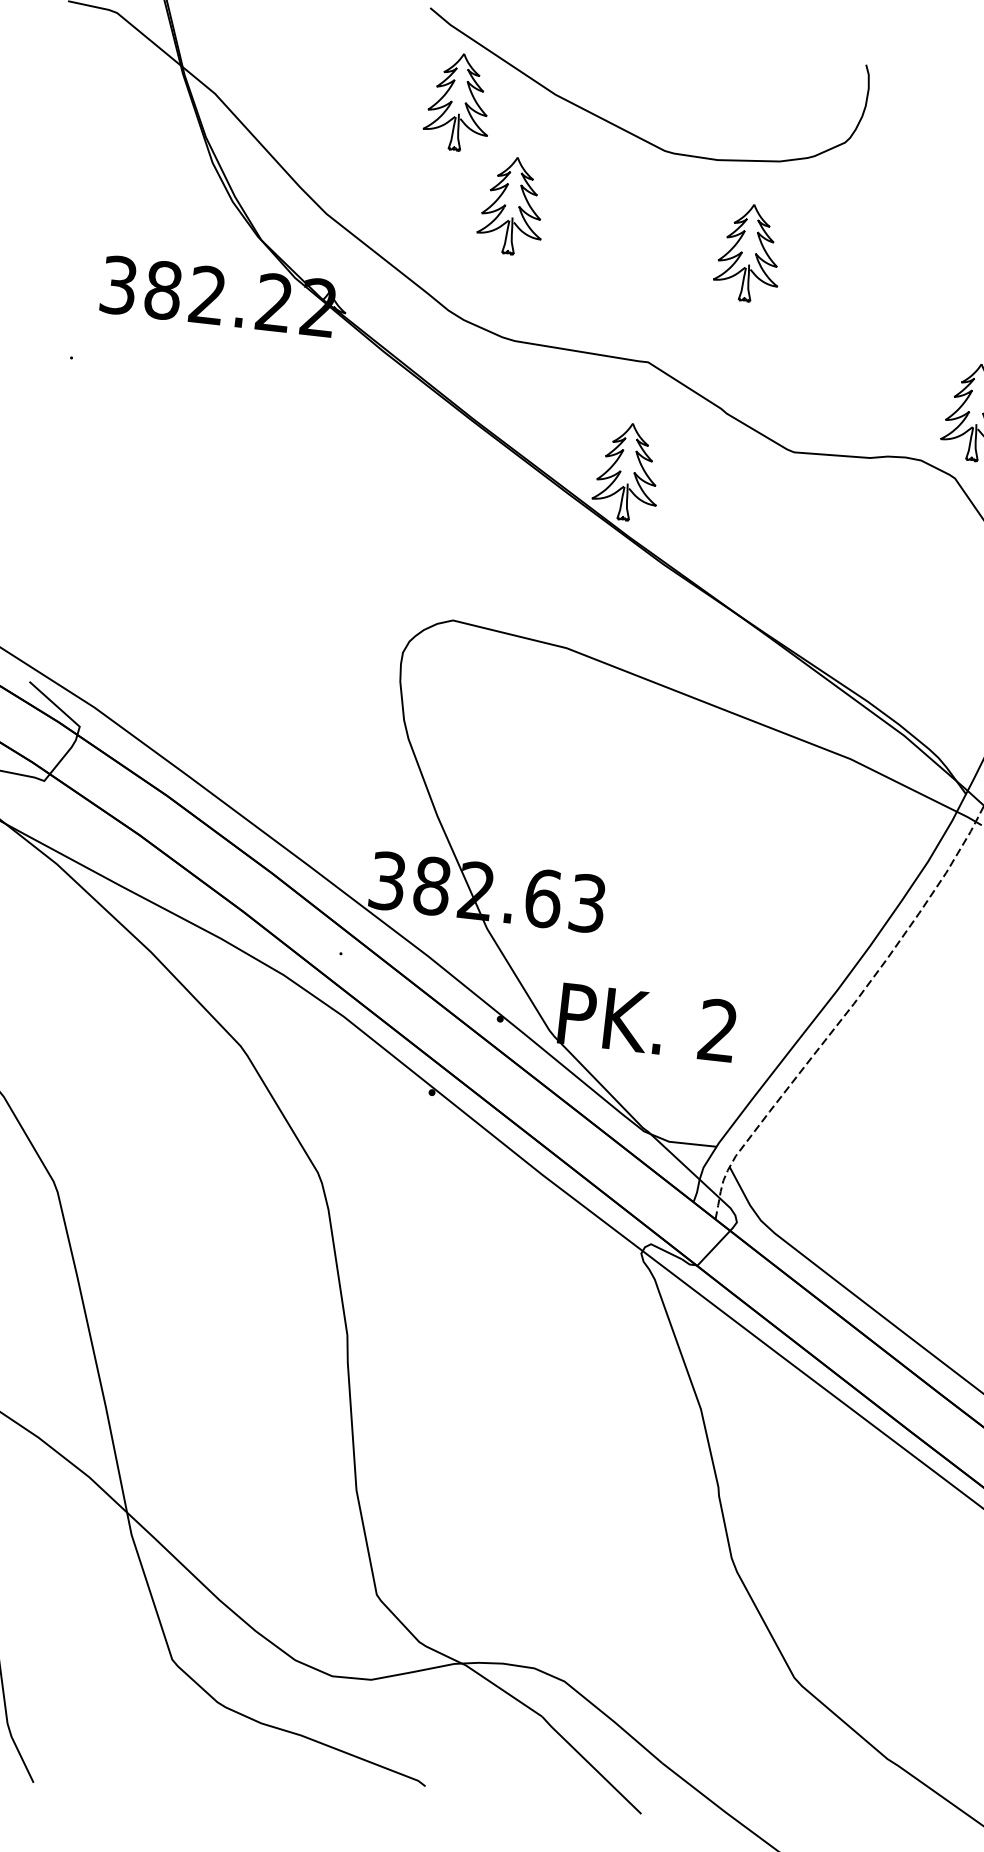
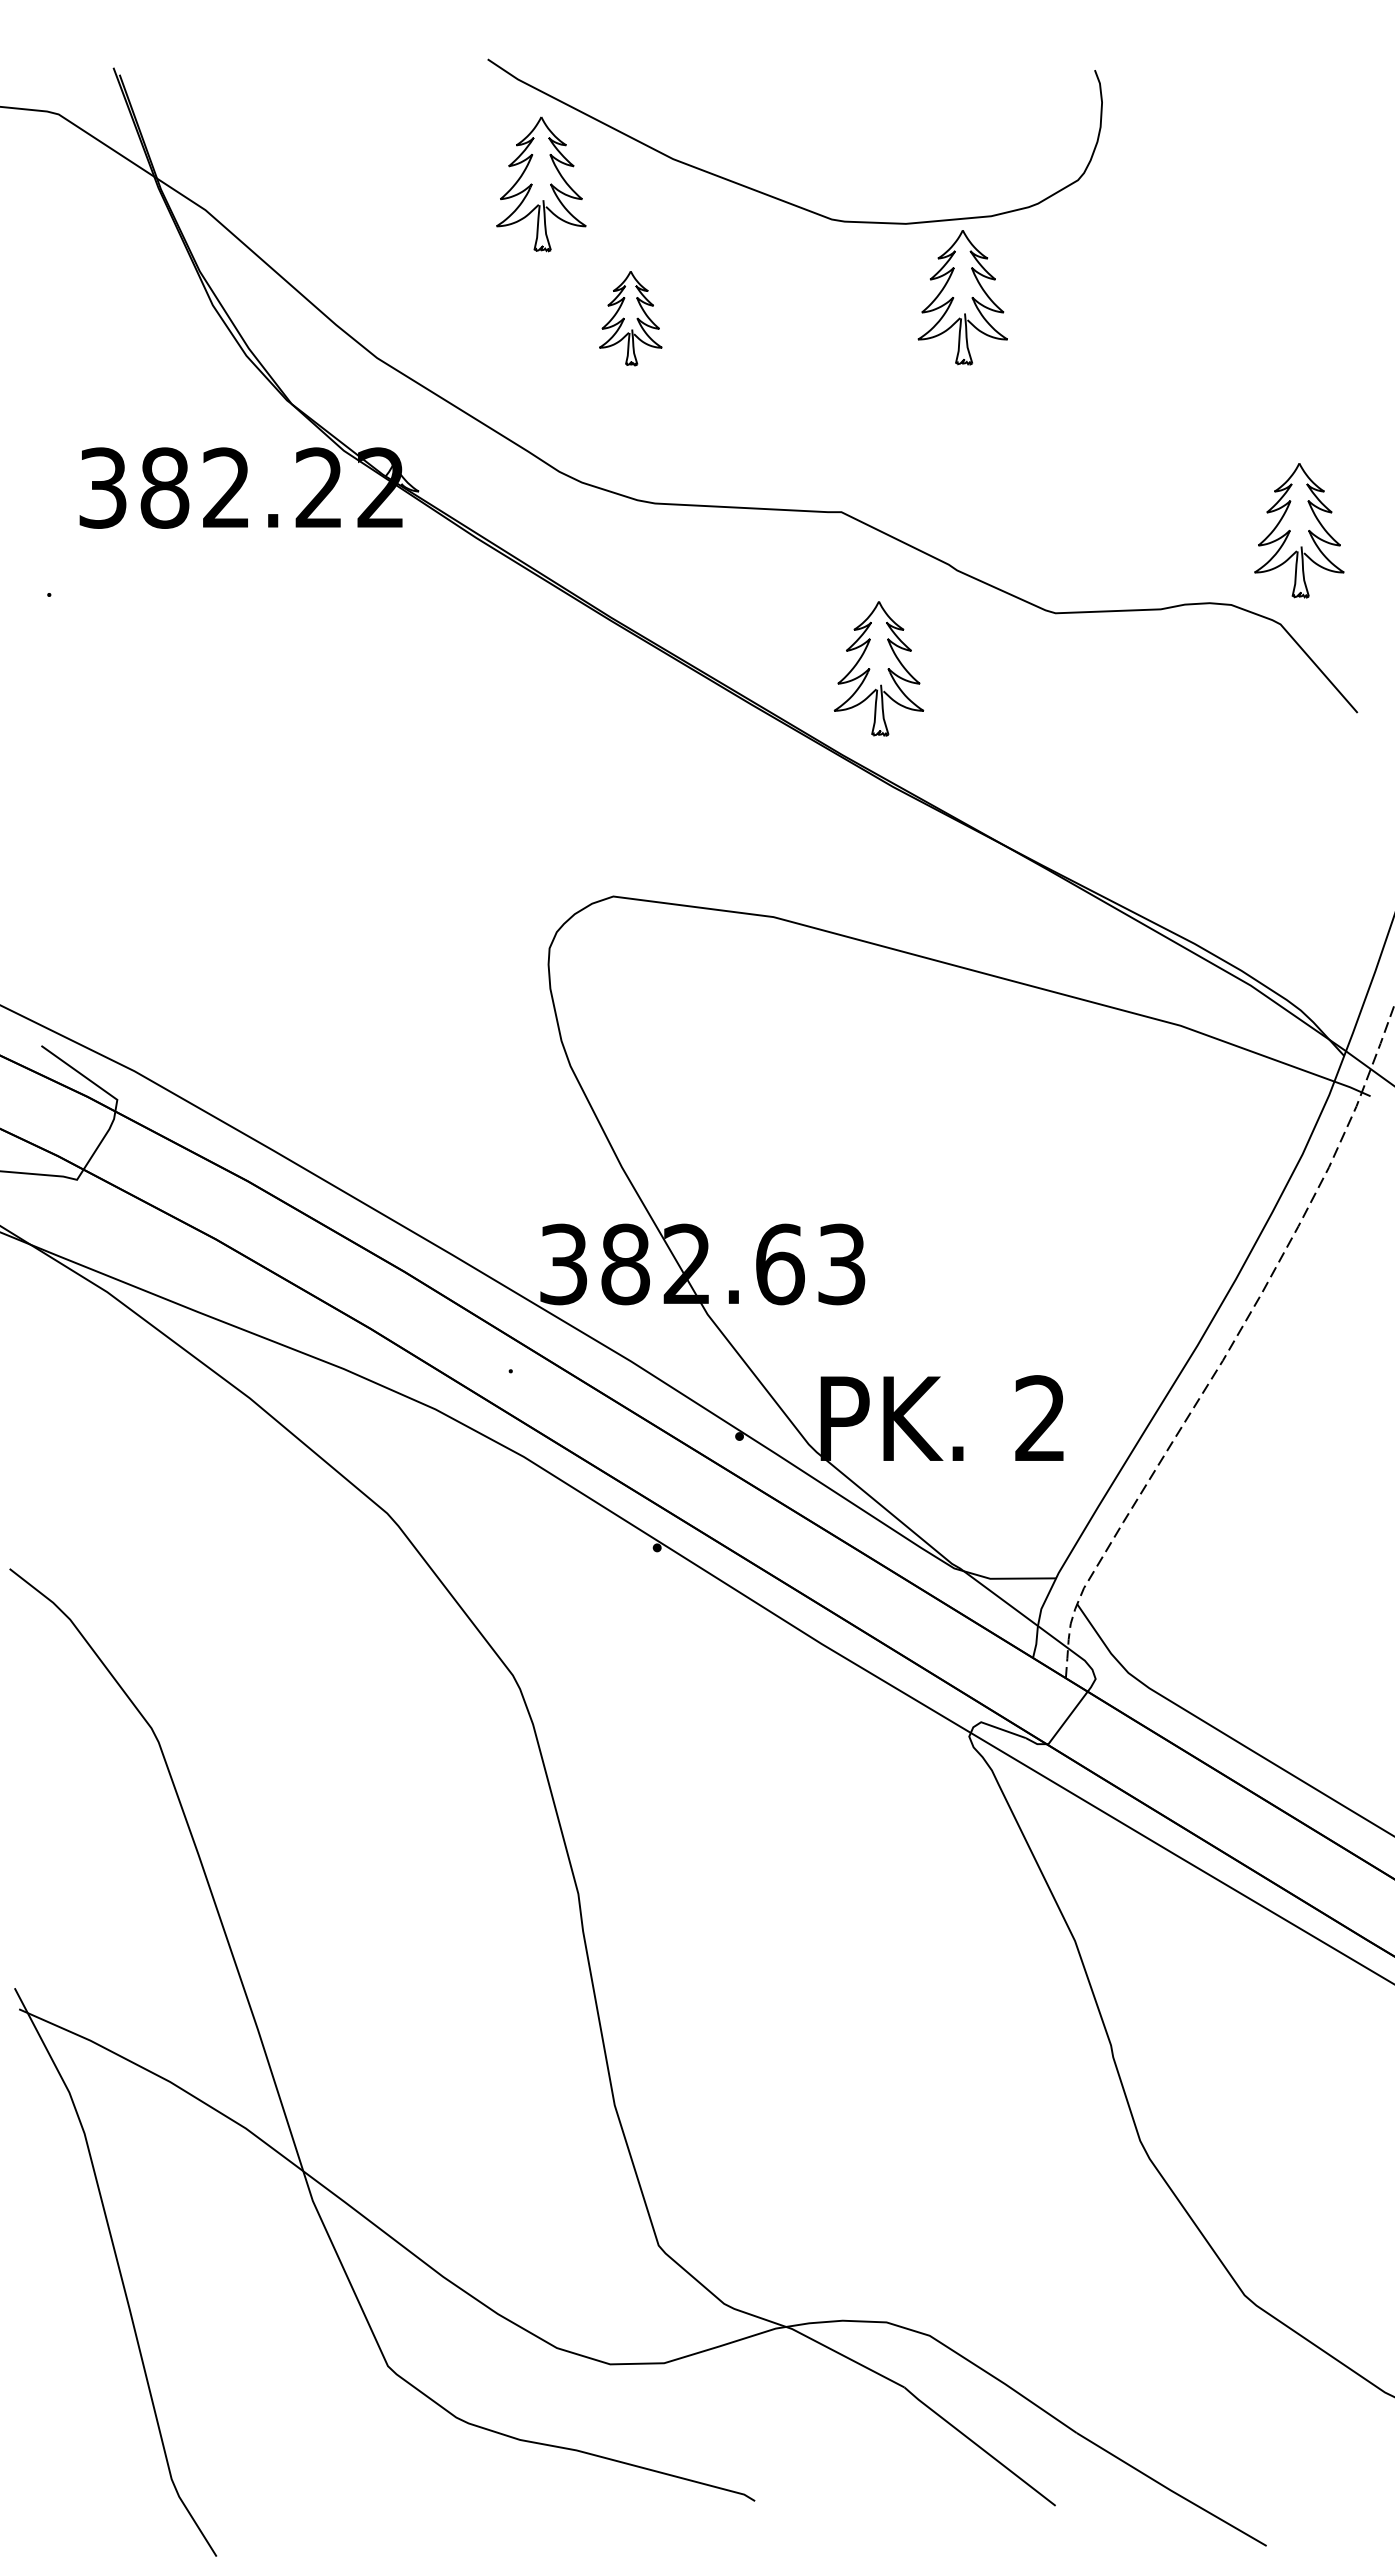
part: (512, 205) -> (630, 318), size x0.7
part: (748, 252) -> (962, 297), moved
part: (627, 471) -> (878, 668), moved

